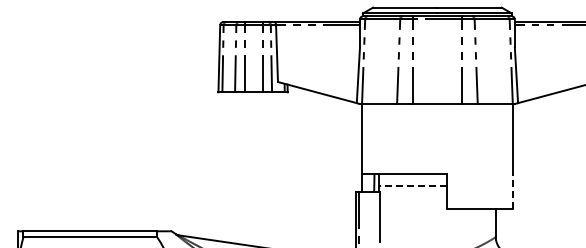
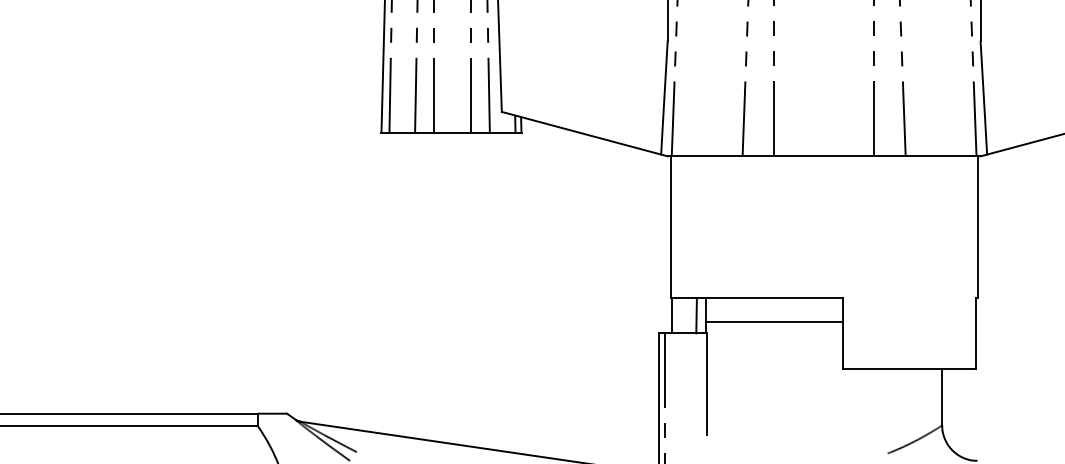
line: (412, 185) -> (773, 321), dashed -> solid
line: (512, 191) -> (975, 333), dashed -> solid

